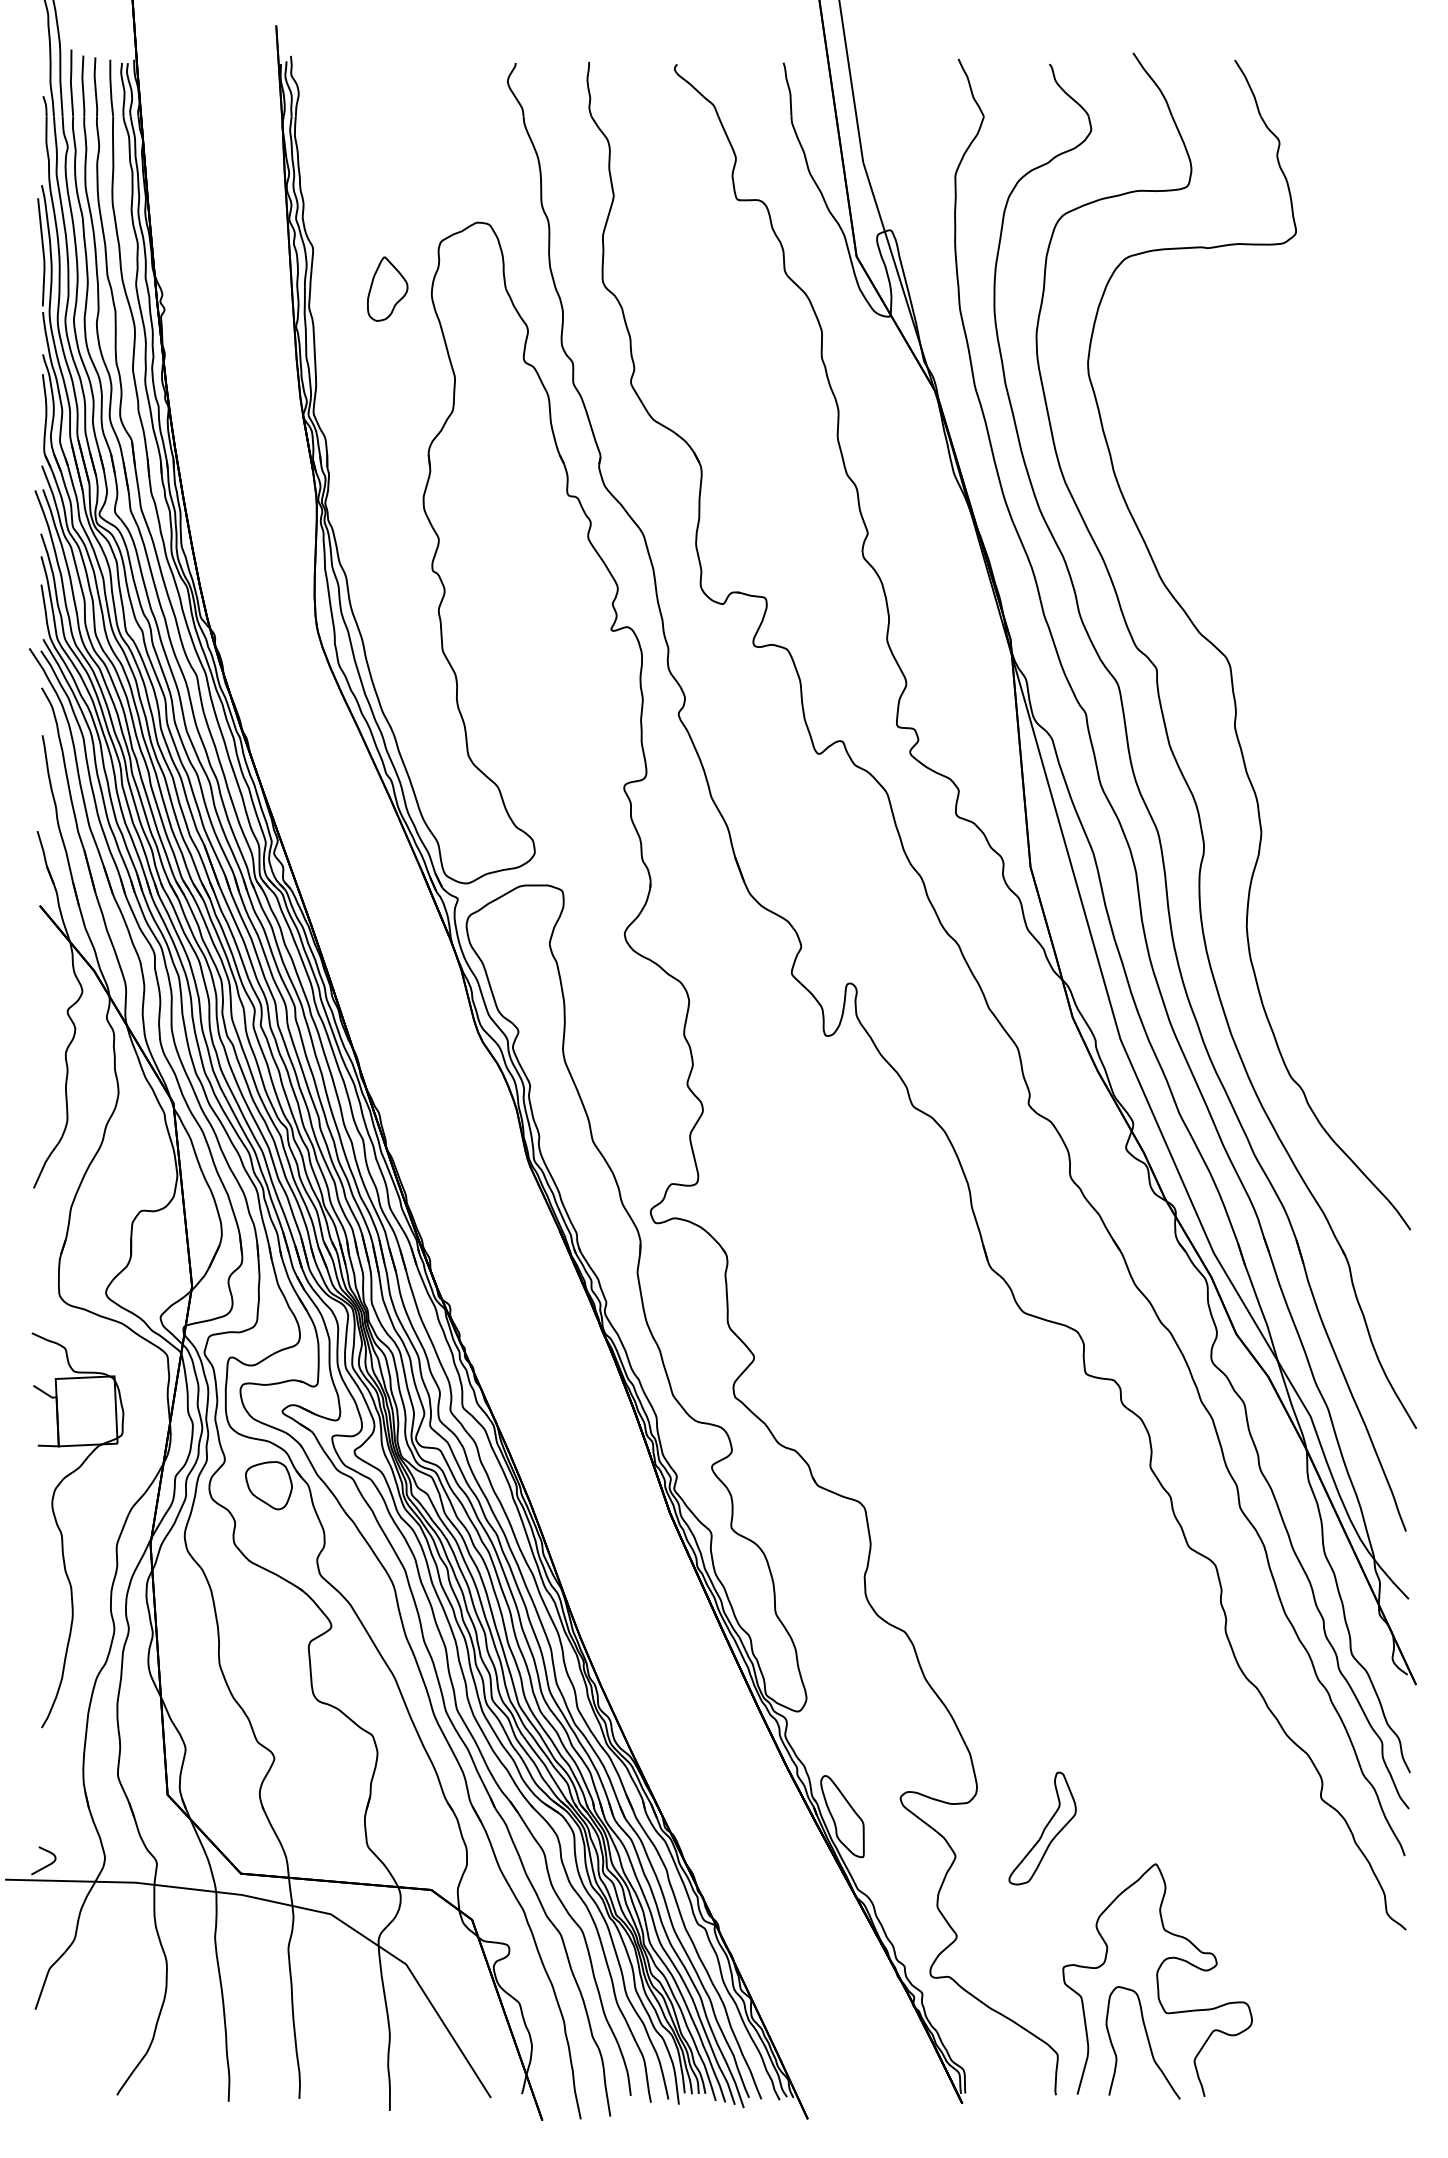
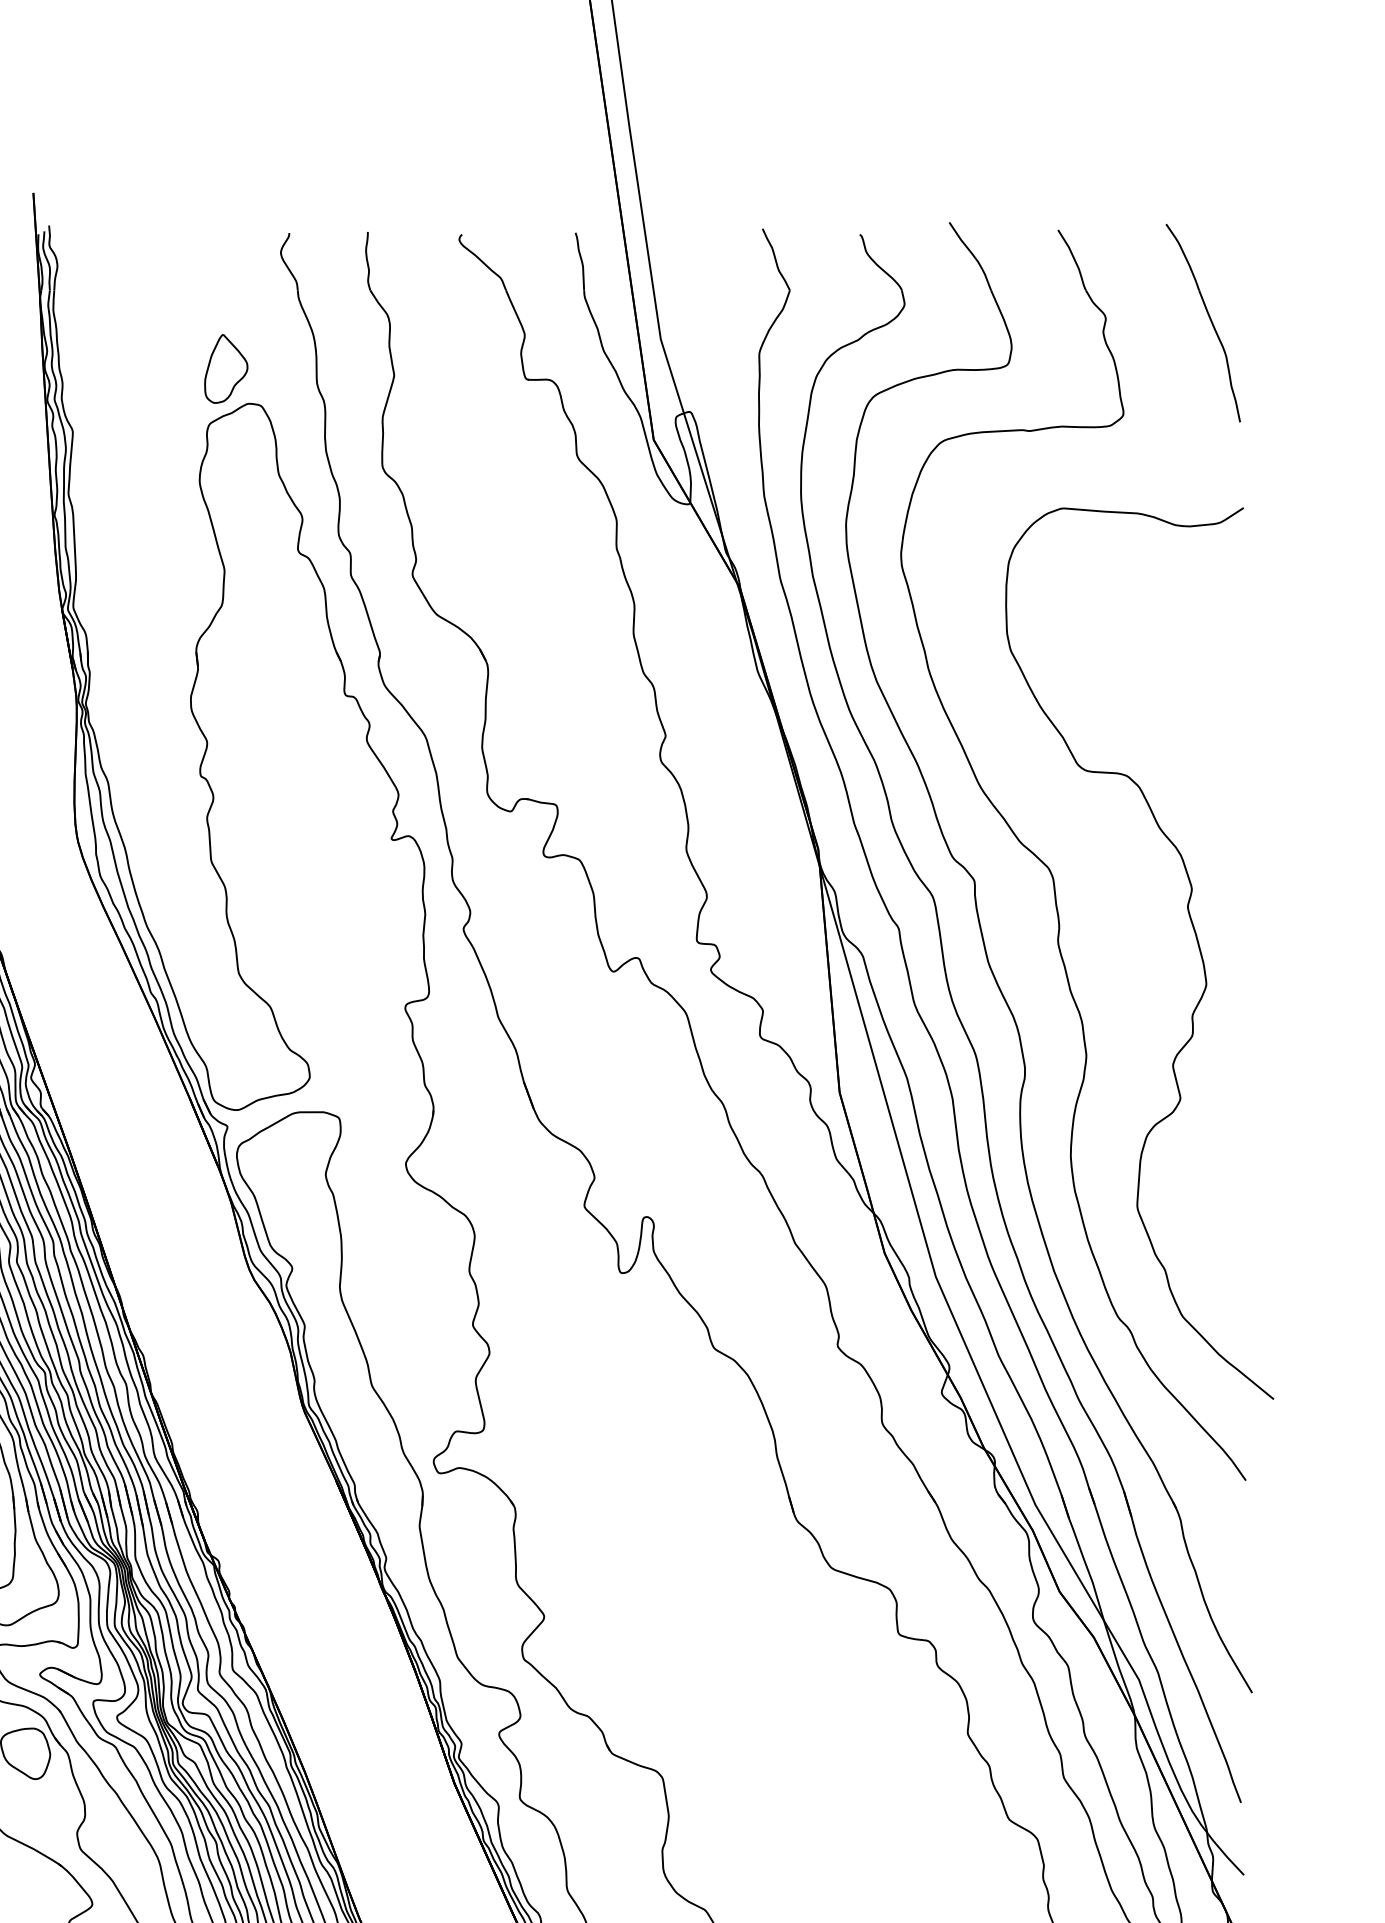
part: (1376, 143) -> (1209, 319), added
part: (387, 288) -> (226, 368), moved
curve: (1363, 722) -> (1195, 938), added

